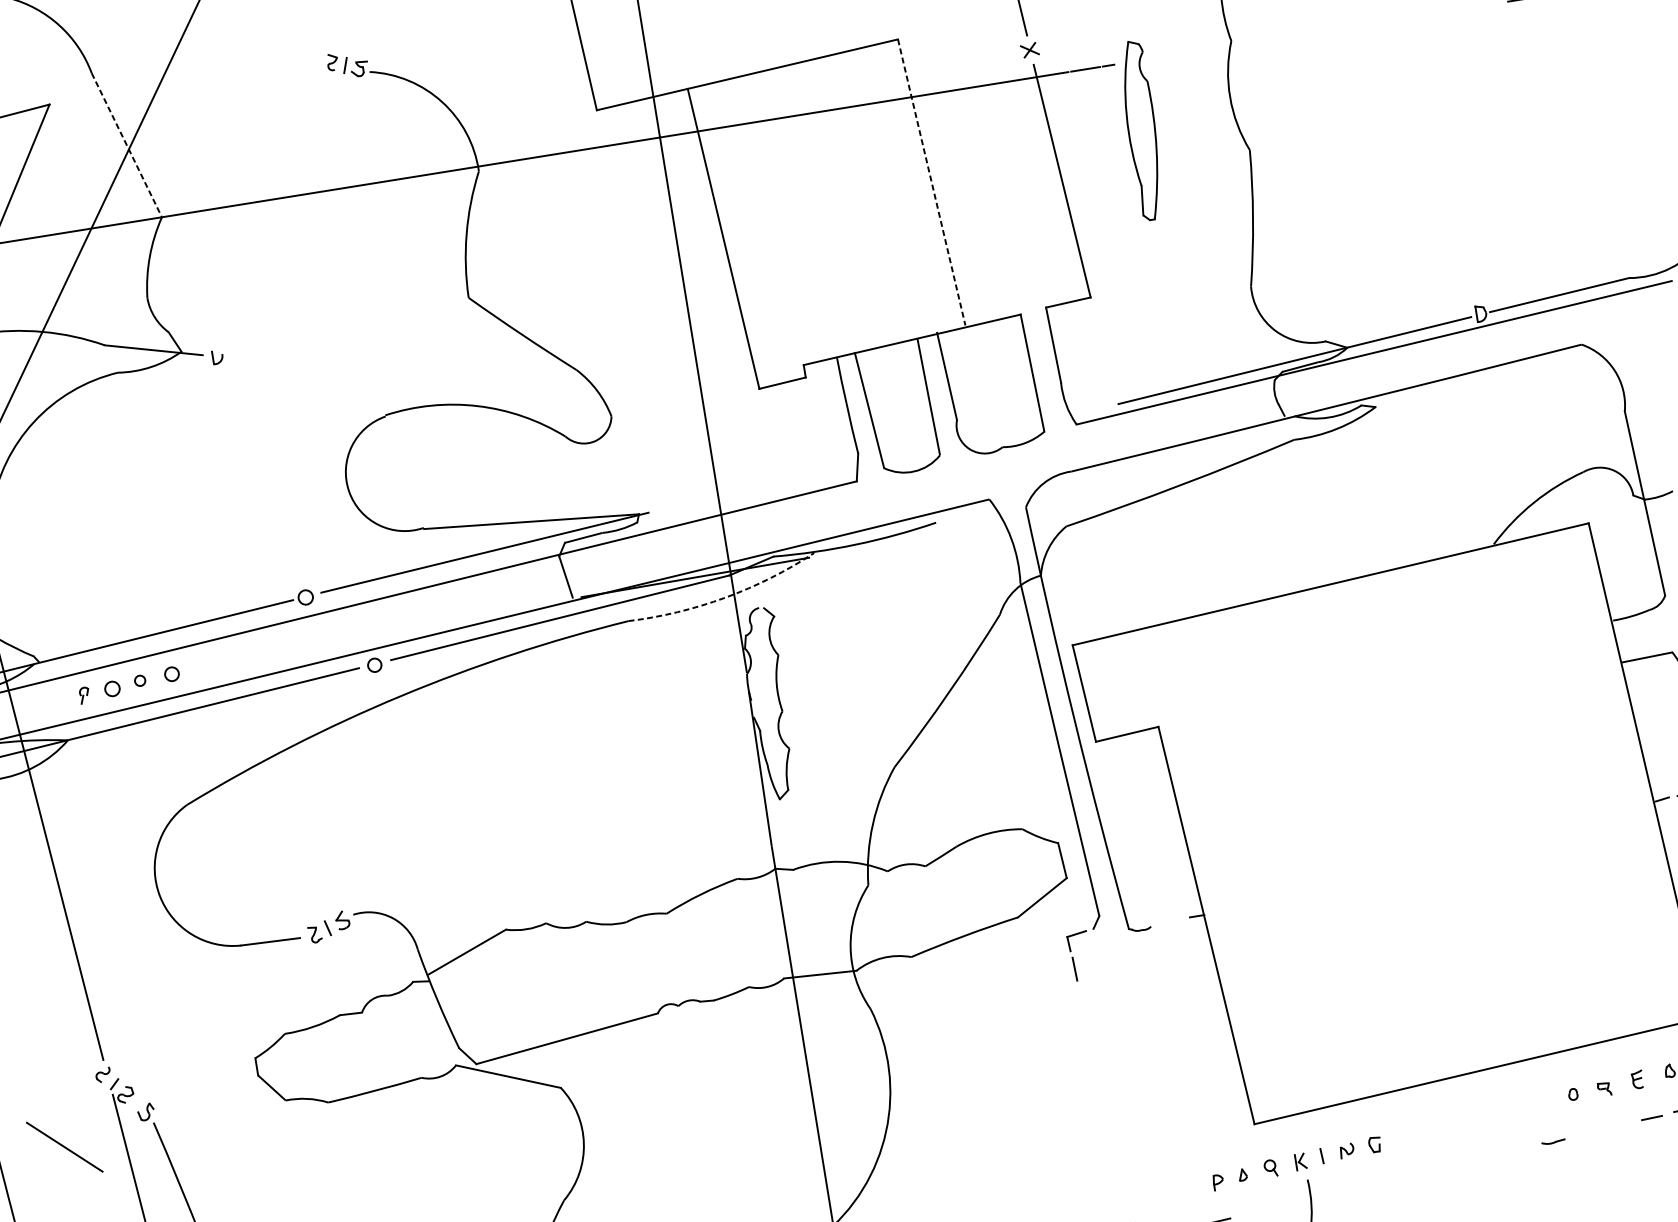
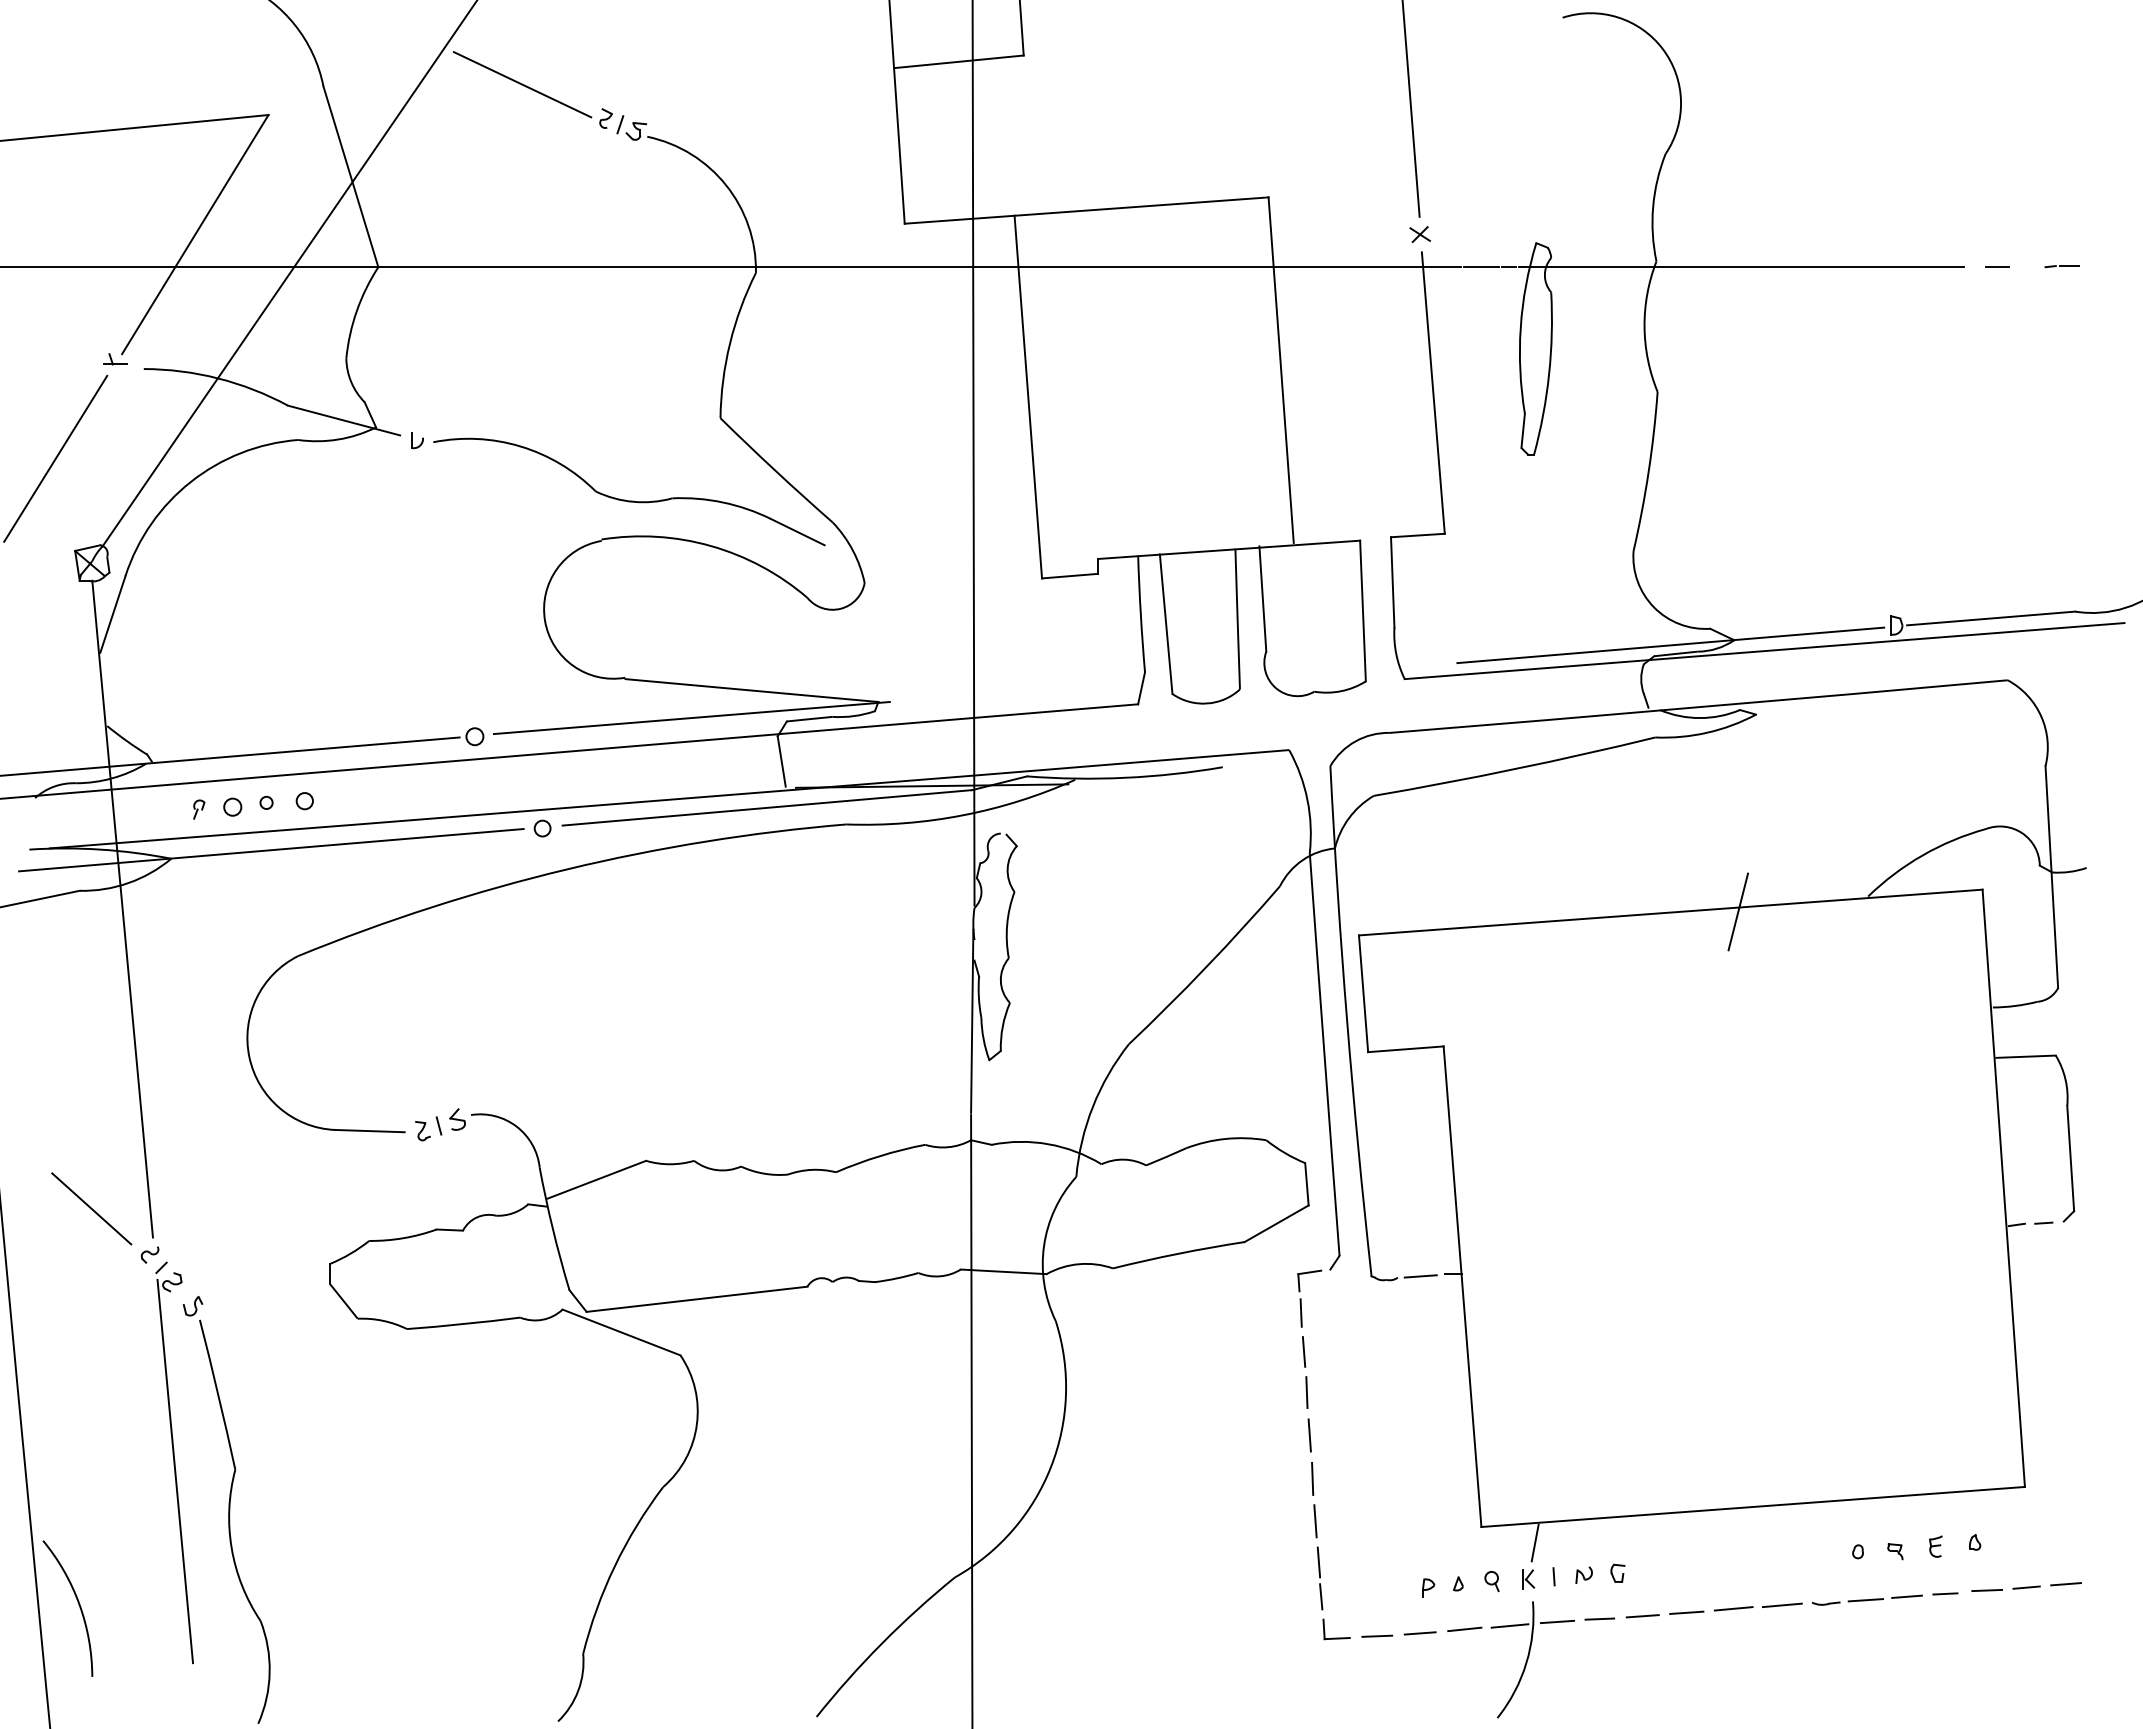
line: (1303, 34) -> (1741, 267), added
line: (258, 44) -> (522, 84), added
line: (127, 145) -> (351, 177), dashed -> solid
line: (932, 182) -> (1281, 370), dashed -> solid
part: (400, 378) -> (625, 499), added
line: (1387, 574) -> (1738, 911), added
arc: (725, 597) -> (963, 815), dashed -> solid
line: (1169, 922) -> (1420, 1276), added
line: (1082, 1001) -> (1303, 1351), added
line: (1090, 1035) -> (1306, 1392), added
line: (1098, 1070) -> (1309, 1435), added
line: (1106, 1106) -> (1312, 1478), added
line: (1619, 1125) -> (1906, 1596), added
line: (1301, 1130) -> (1534, 1542), added
line: (1585, 1134) -> (1865, 1600), added
line: (1114, 1141) -> (1315, 1521), added
line: (64, 1146) -> (91, 1208), moved
line: (1516, 1149) -> (1781, 1605), added
line: (1476, 1158) -> (1733, 1608), added
line: (1437, 1168) -> (1686, 1612), added
line: (1122, 1175) -> (1318, 1562), added
line: (1401, 1177) -> (1642, 1616), added
line: (1365, 1184) -> (1599, 1618), added
line: (1330, 1193) -> (1557, 1621), added
line: (1291, 1202) -> (1509, 1625), added
line: (1129, 1203) -> (1321, 1596), added
line: (1254, 1212) -> (1464, 1629), added

